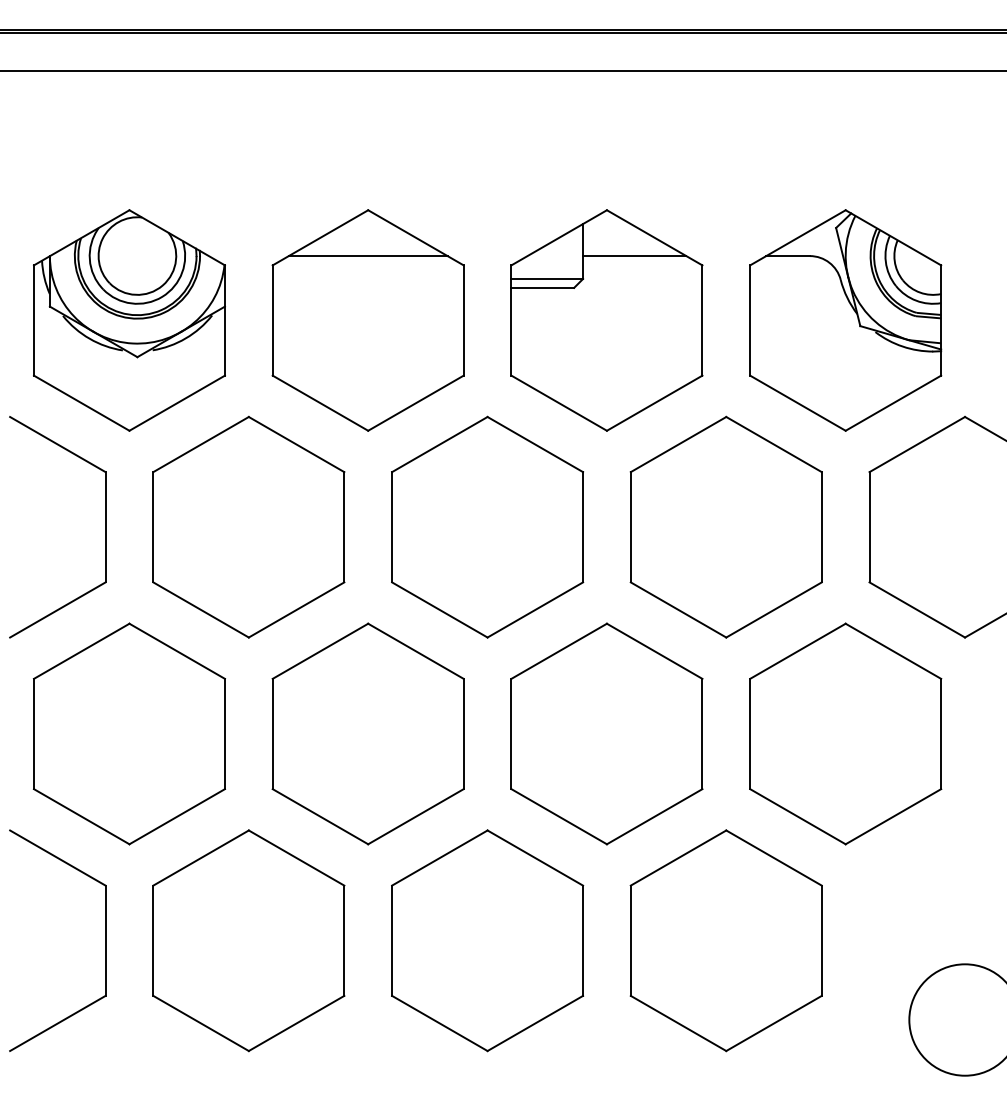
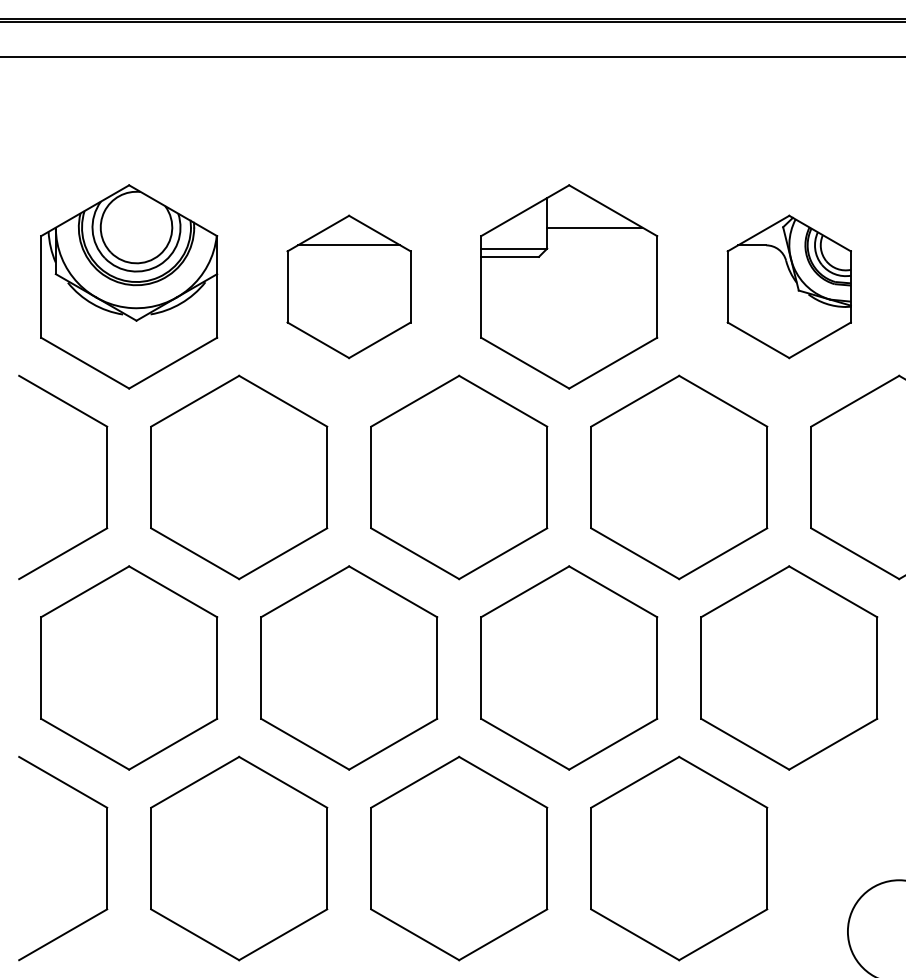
part: (367, 320) -> (348, 286), size x0.7
part: (845, 320) -> (789, 286), size x0.7

